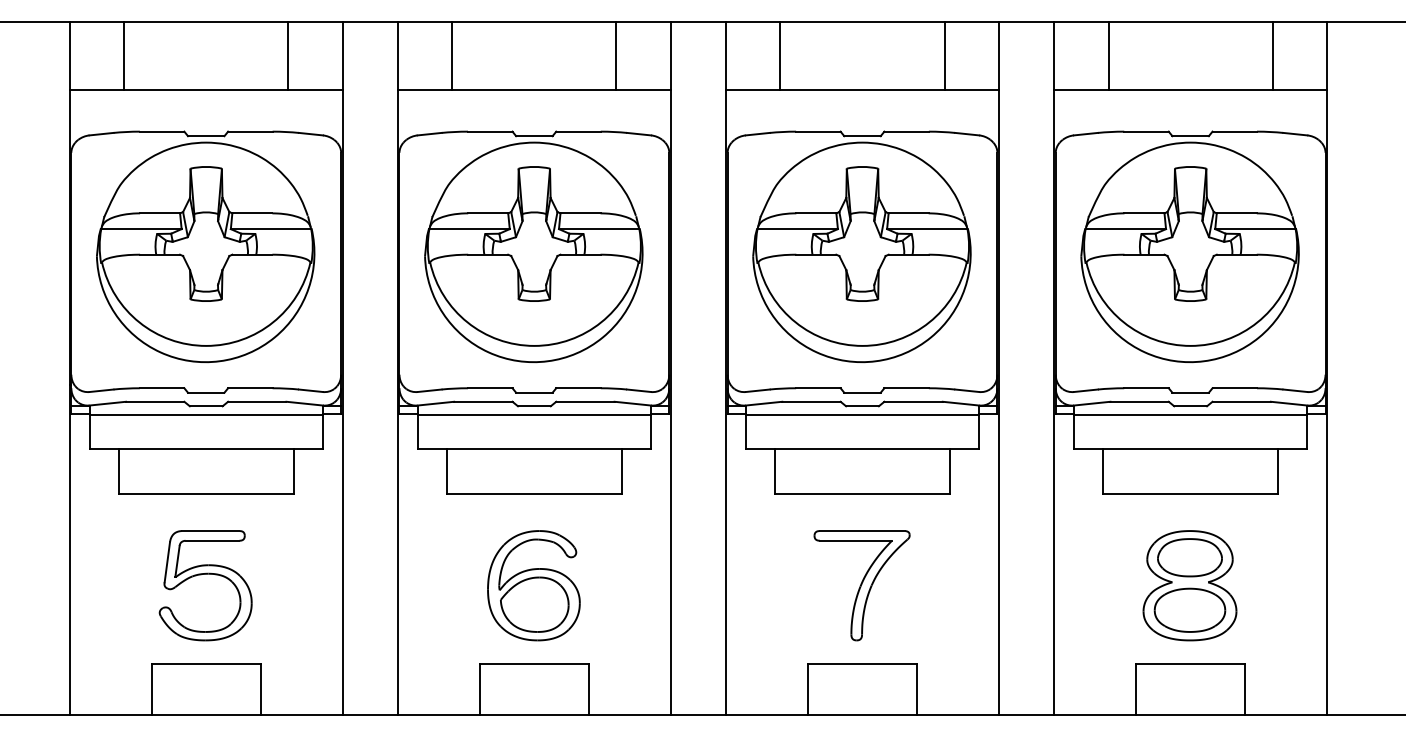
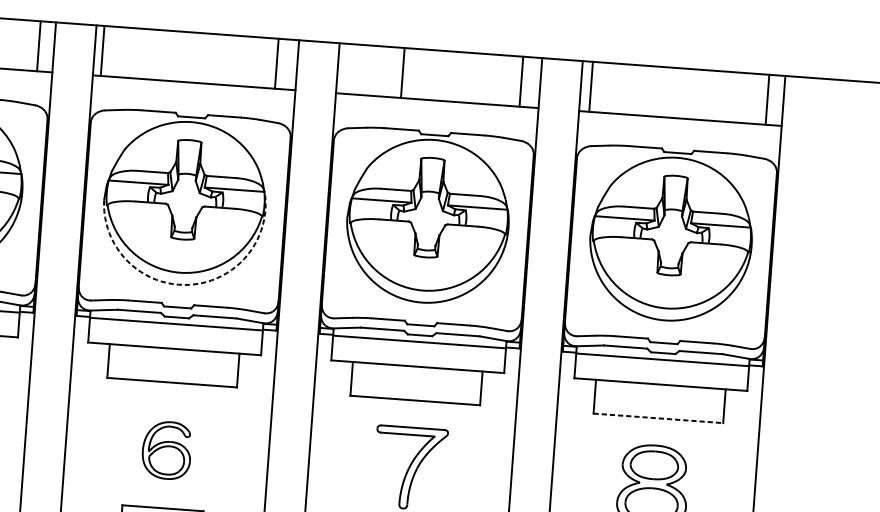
line: (288, 55) -> (39, 46), moved
line: (452, 55) -> (102, 50), moved
line: (616, 55) -> (276, 63), moved
line: (780, 55) -> (402, 72), moved
line: (944, 55) -> (521, 81), moved
line: (1108, 55) -> (591, 86), moved
line: (1272, 55) -> (767, 99), moved
arc: (547, 361) -> (189, 284), solid -> dashed
line: (1190, 494) -> (658, 418), solid -> dashed
part: (533, 585) -> (166, 450), size x0.7

